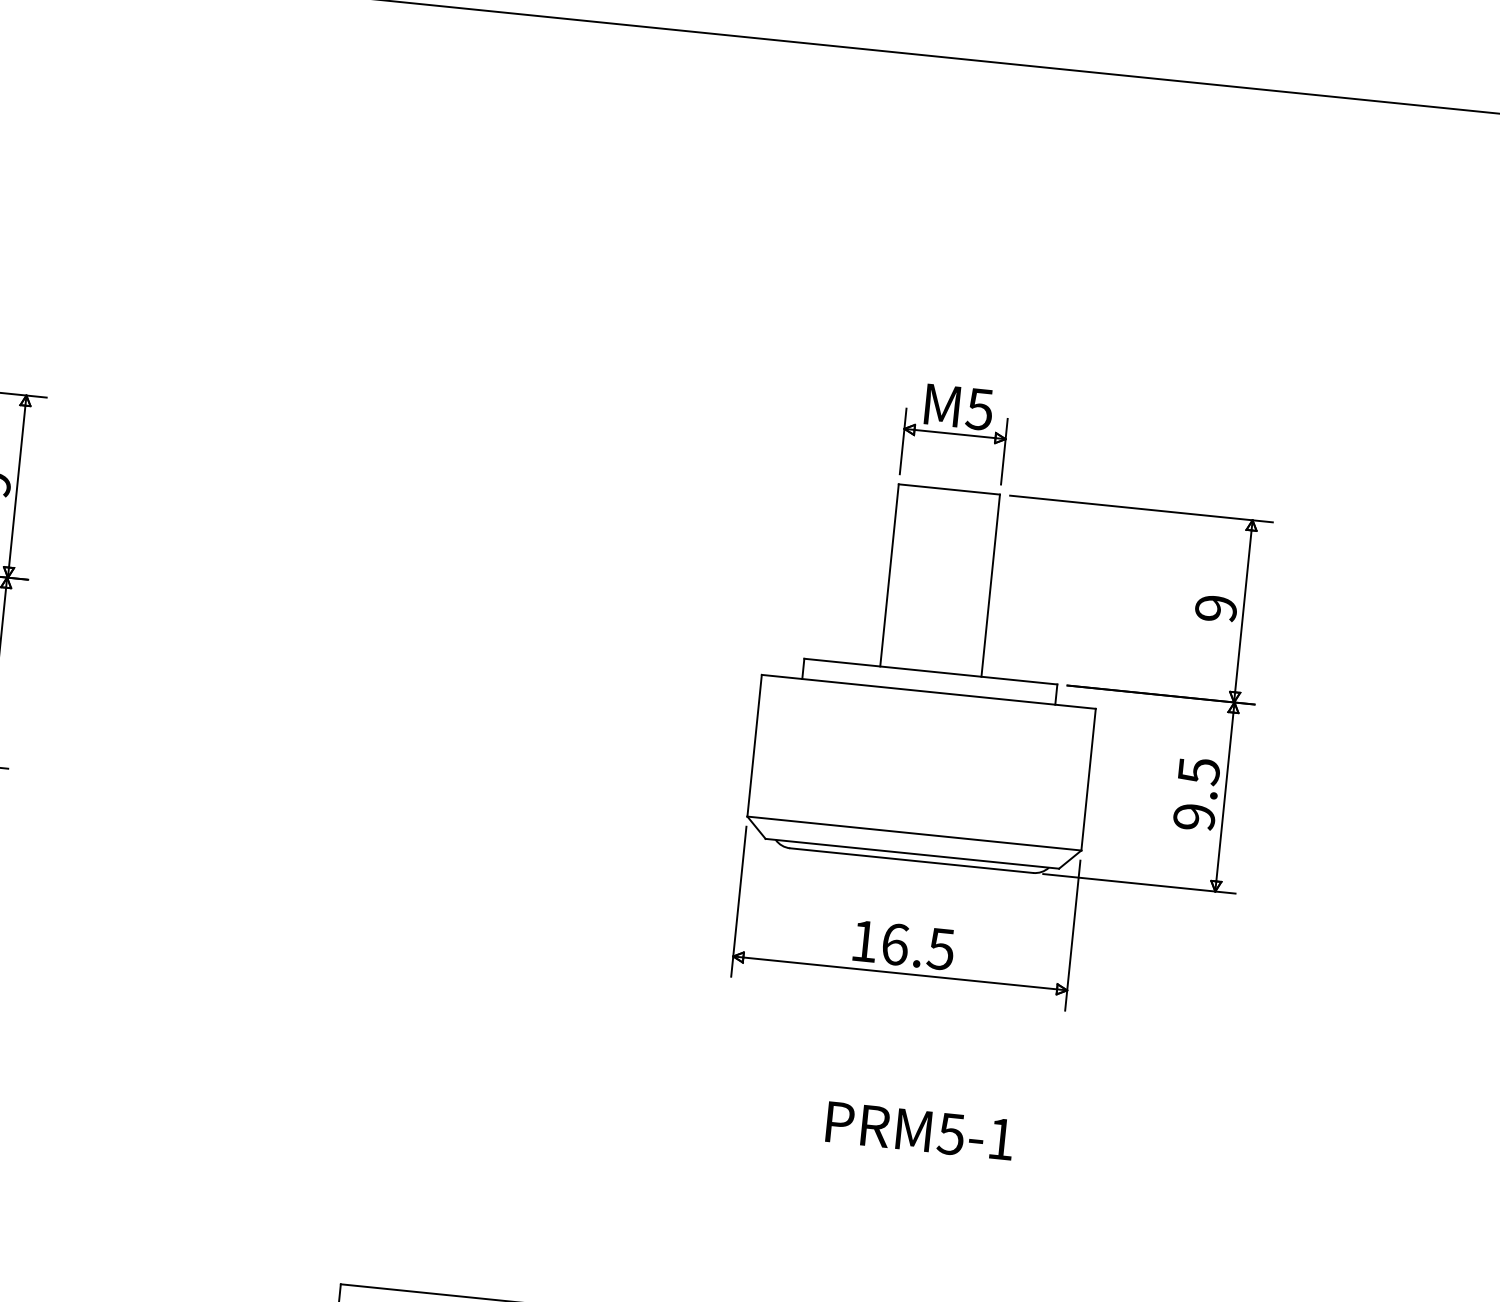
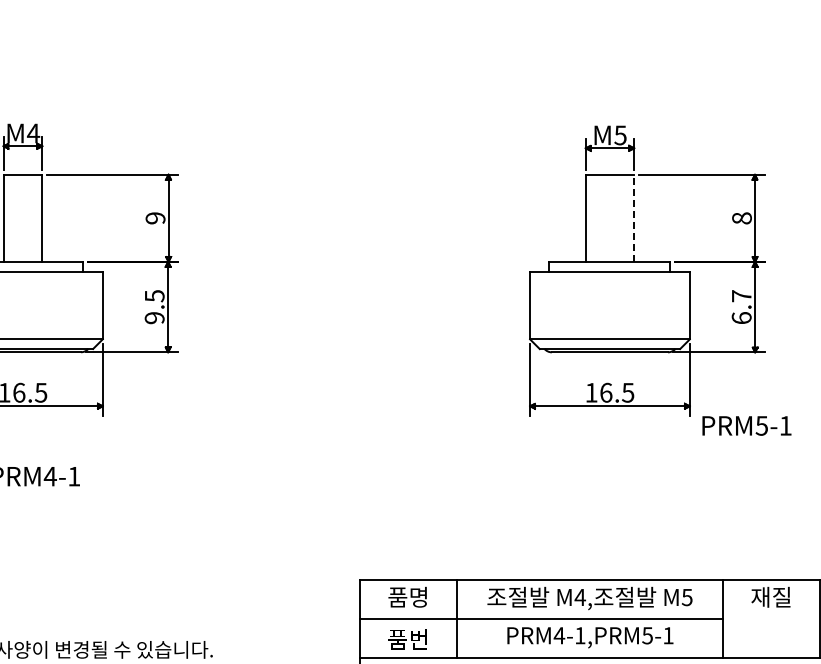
line: (991, 585) -> (634, 218), solid -> dashed
text: (1215, 608) -> (741, 218), 9 -> 8
text: (1196, 794) -> (741, 307), 9.5 -> 6.7
text: (919, 1130) -> (746, 425), moved

